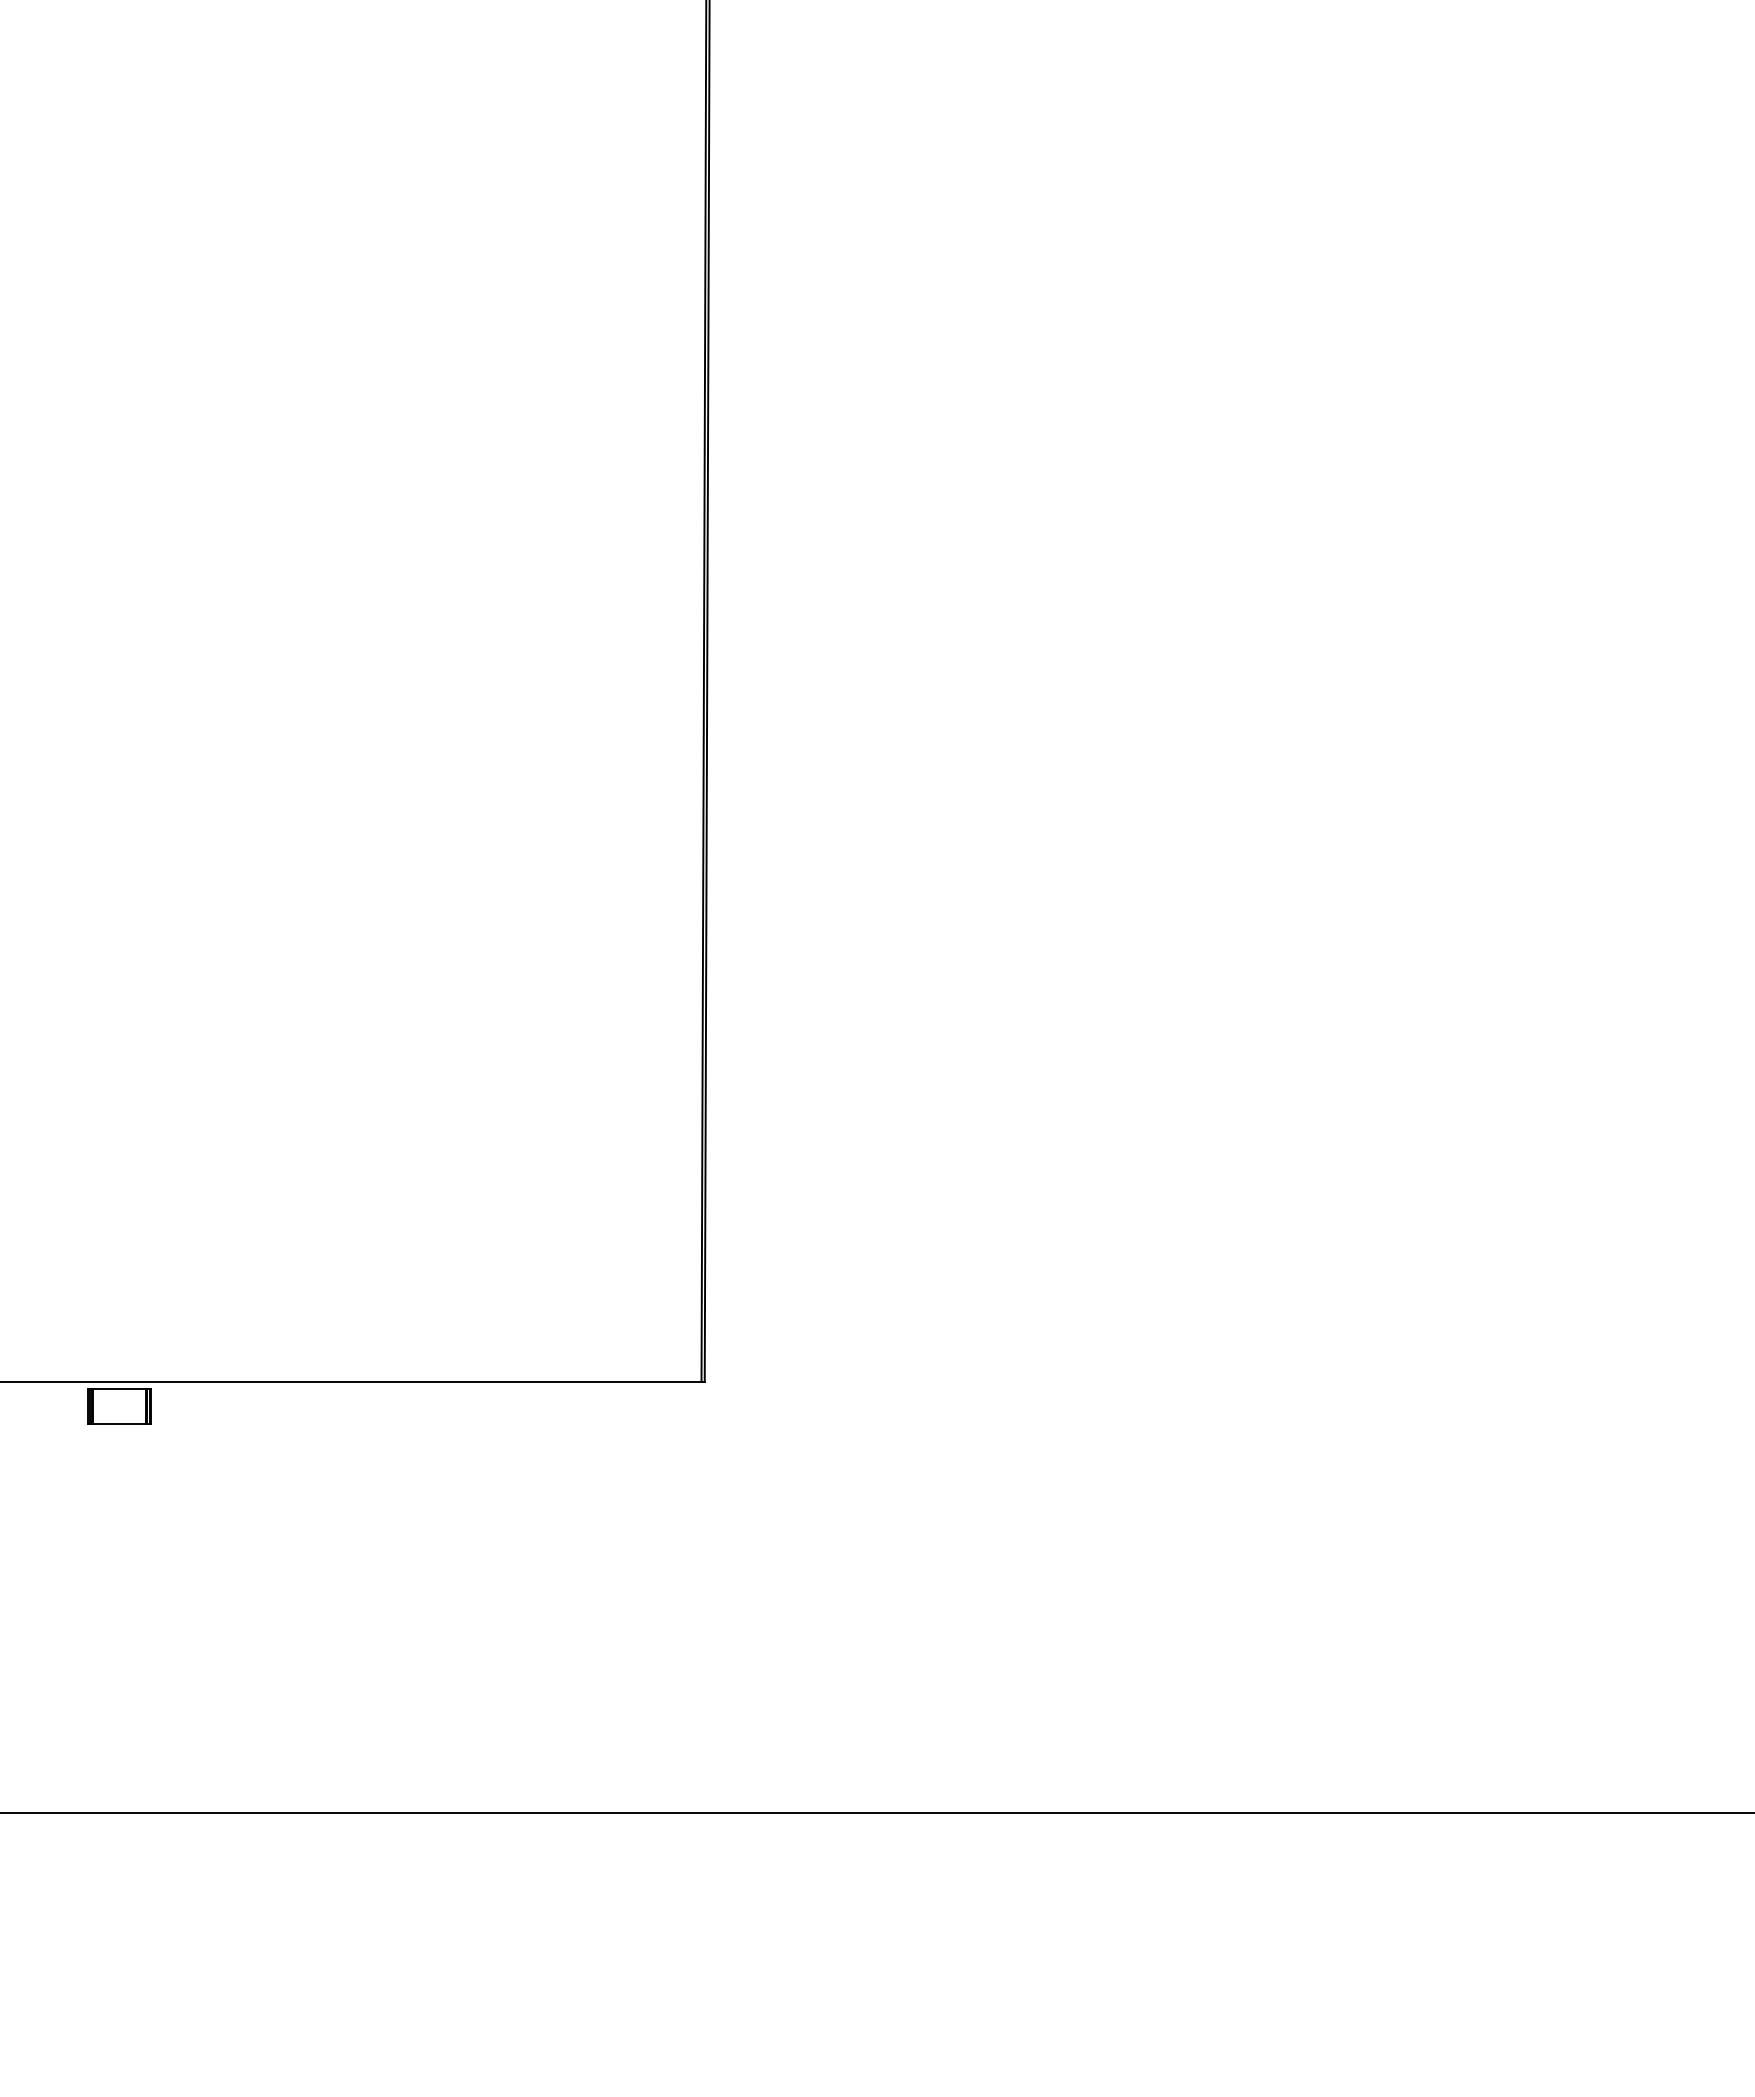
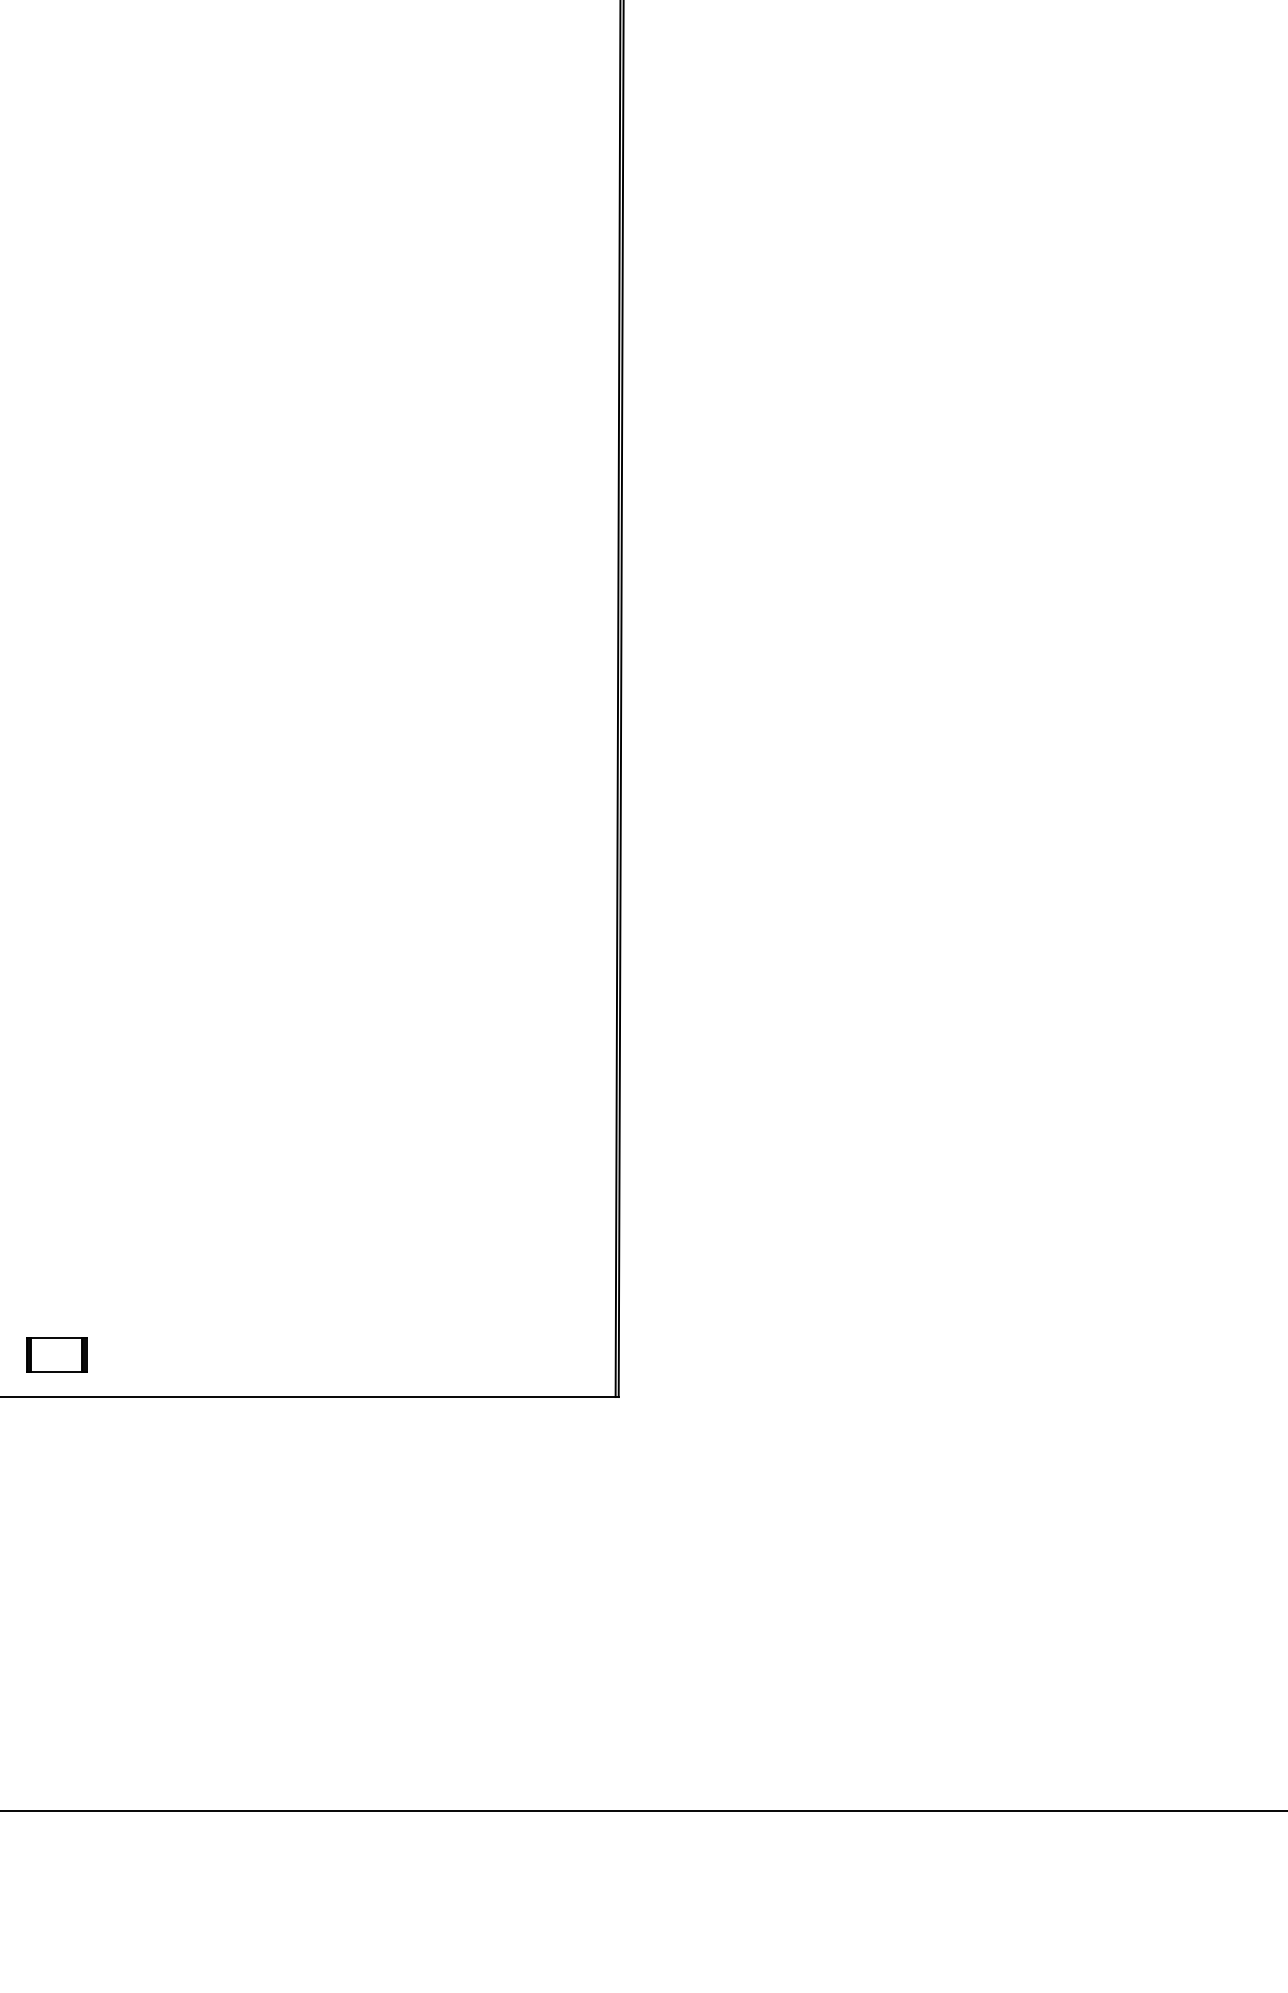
part: (119, 1406) -> (56, 1355), moved

